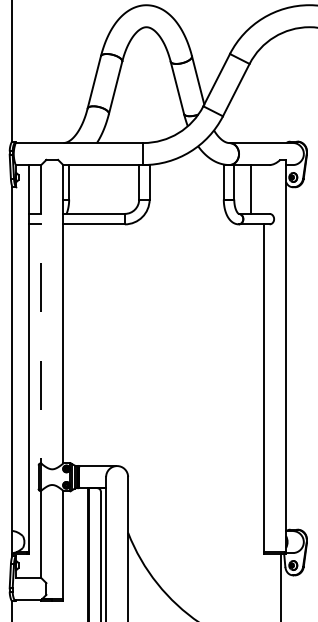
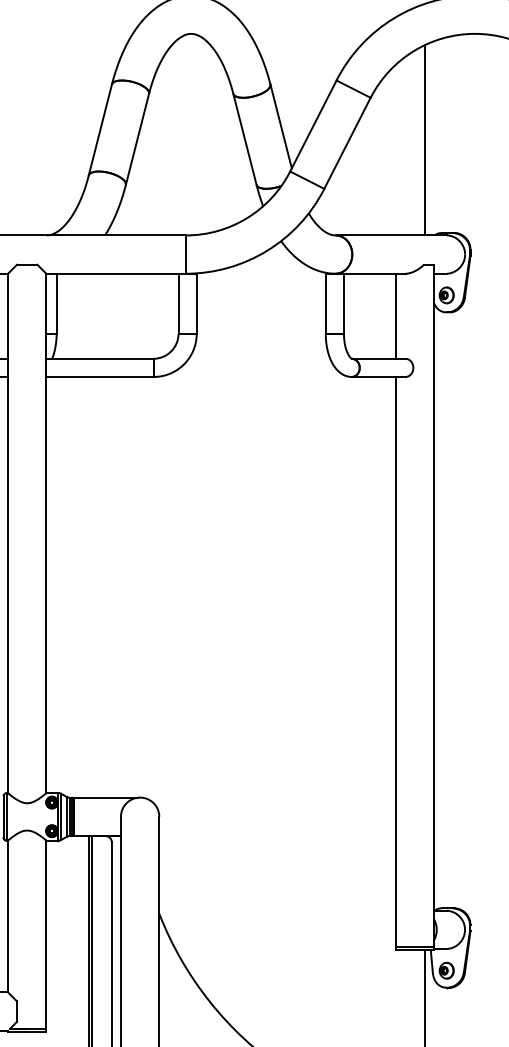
line: (280, 88) -> (424, 140), added
line: (251, 189) -> (396, 316), moved
line: (41, 314) -> (8, 533), dashed -> solid

